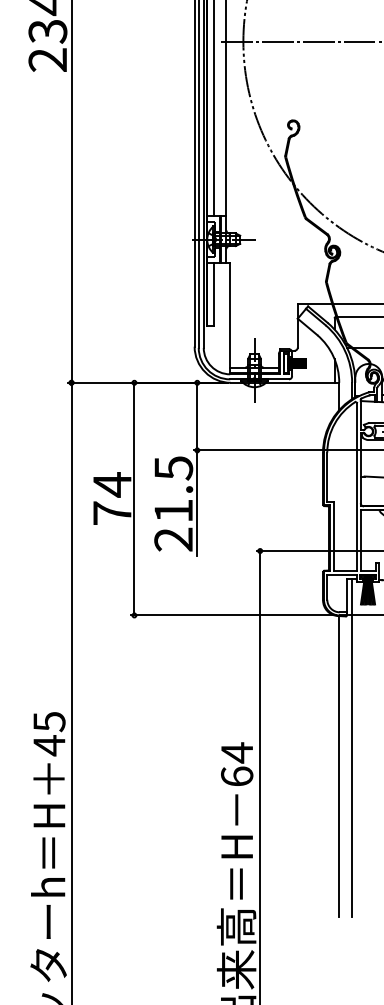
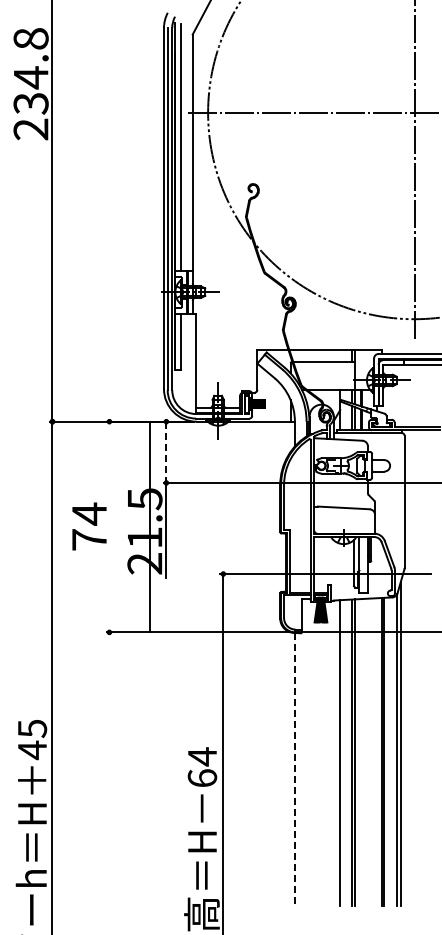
line: (197, 416) -> (166, 452), solid -> dashed
line: (134, 498) -> (150, 526), moved
line: (352, 748) -> (306, 752), removed
line: (338, 766) -> (294, 769), solid -> dashed

